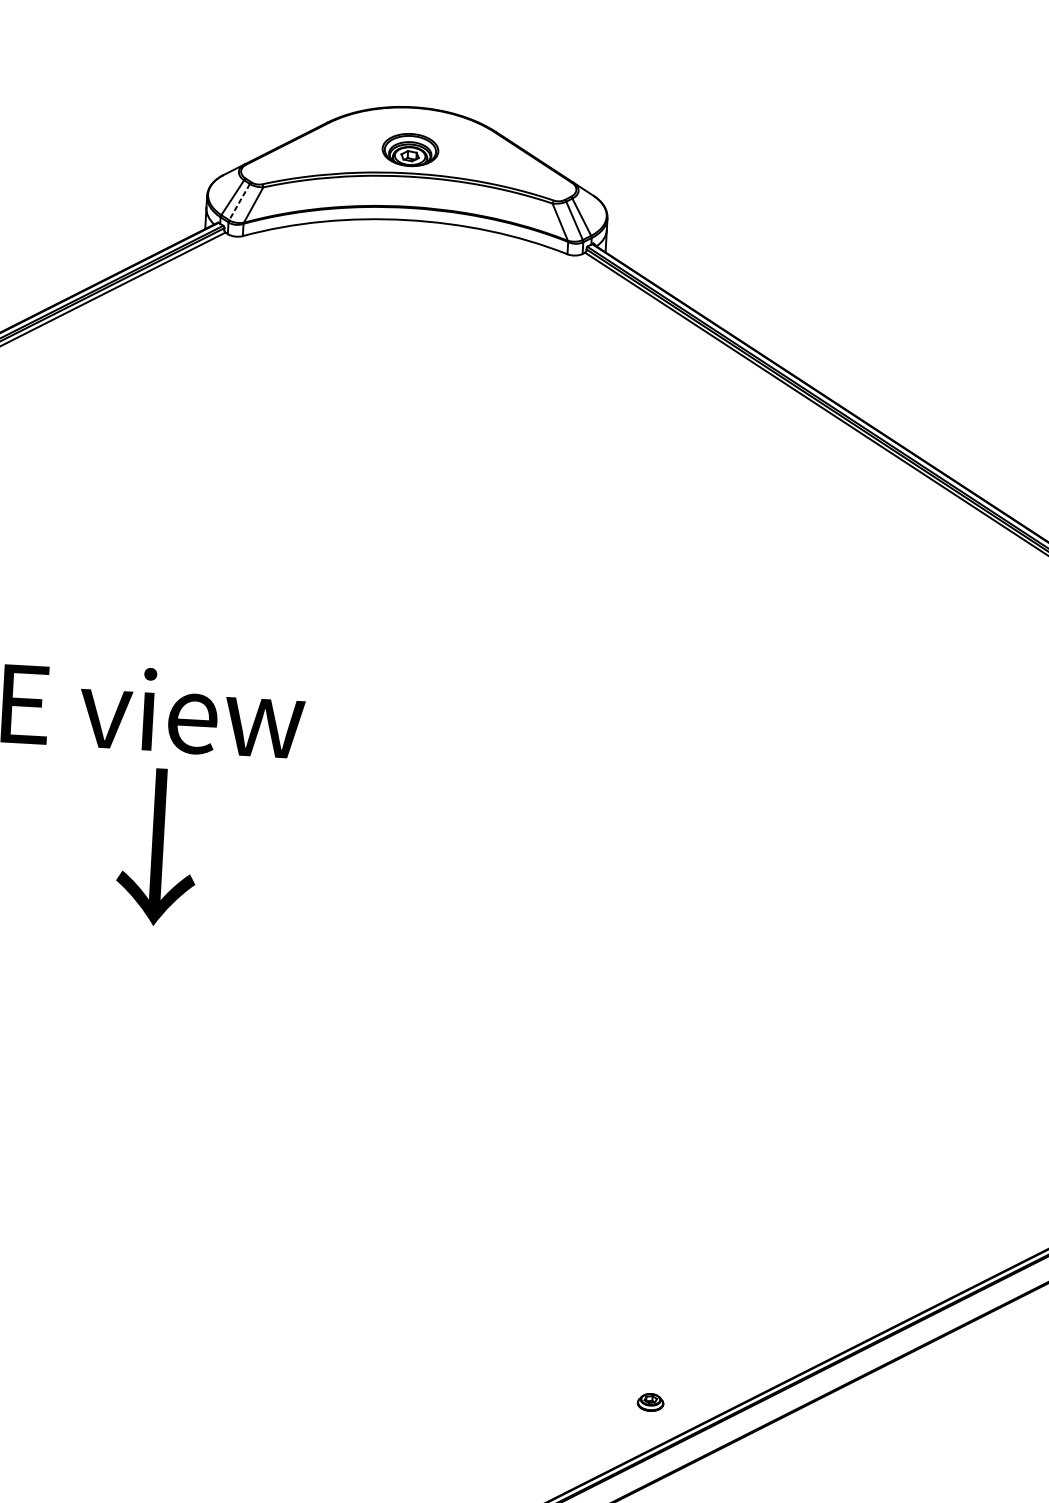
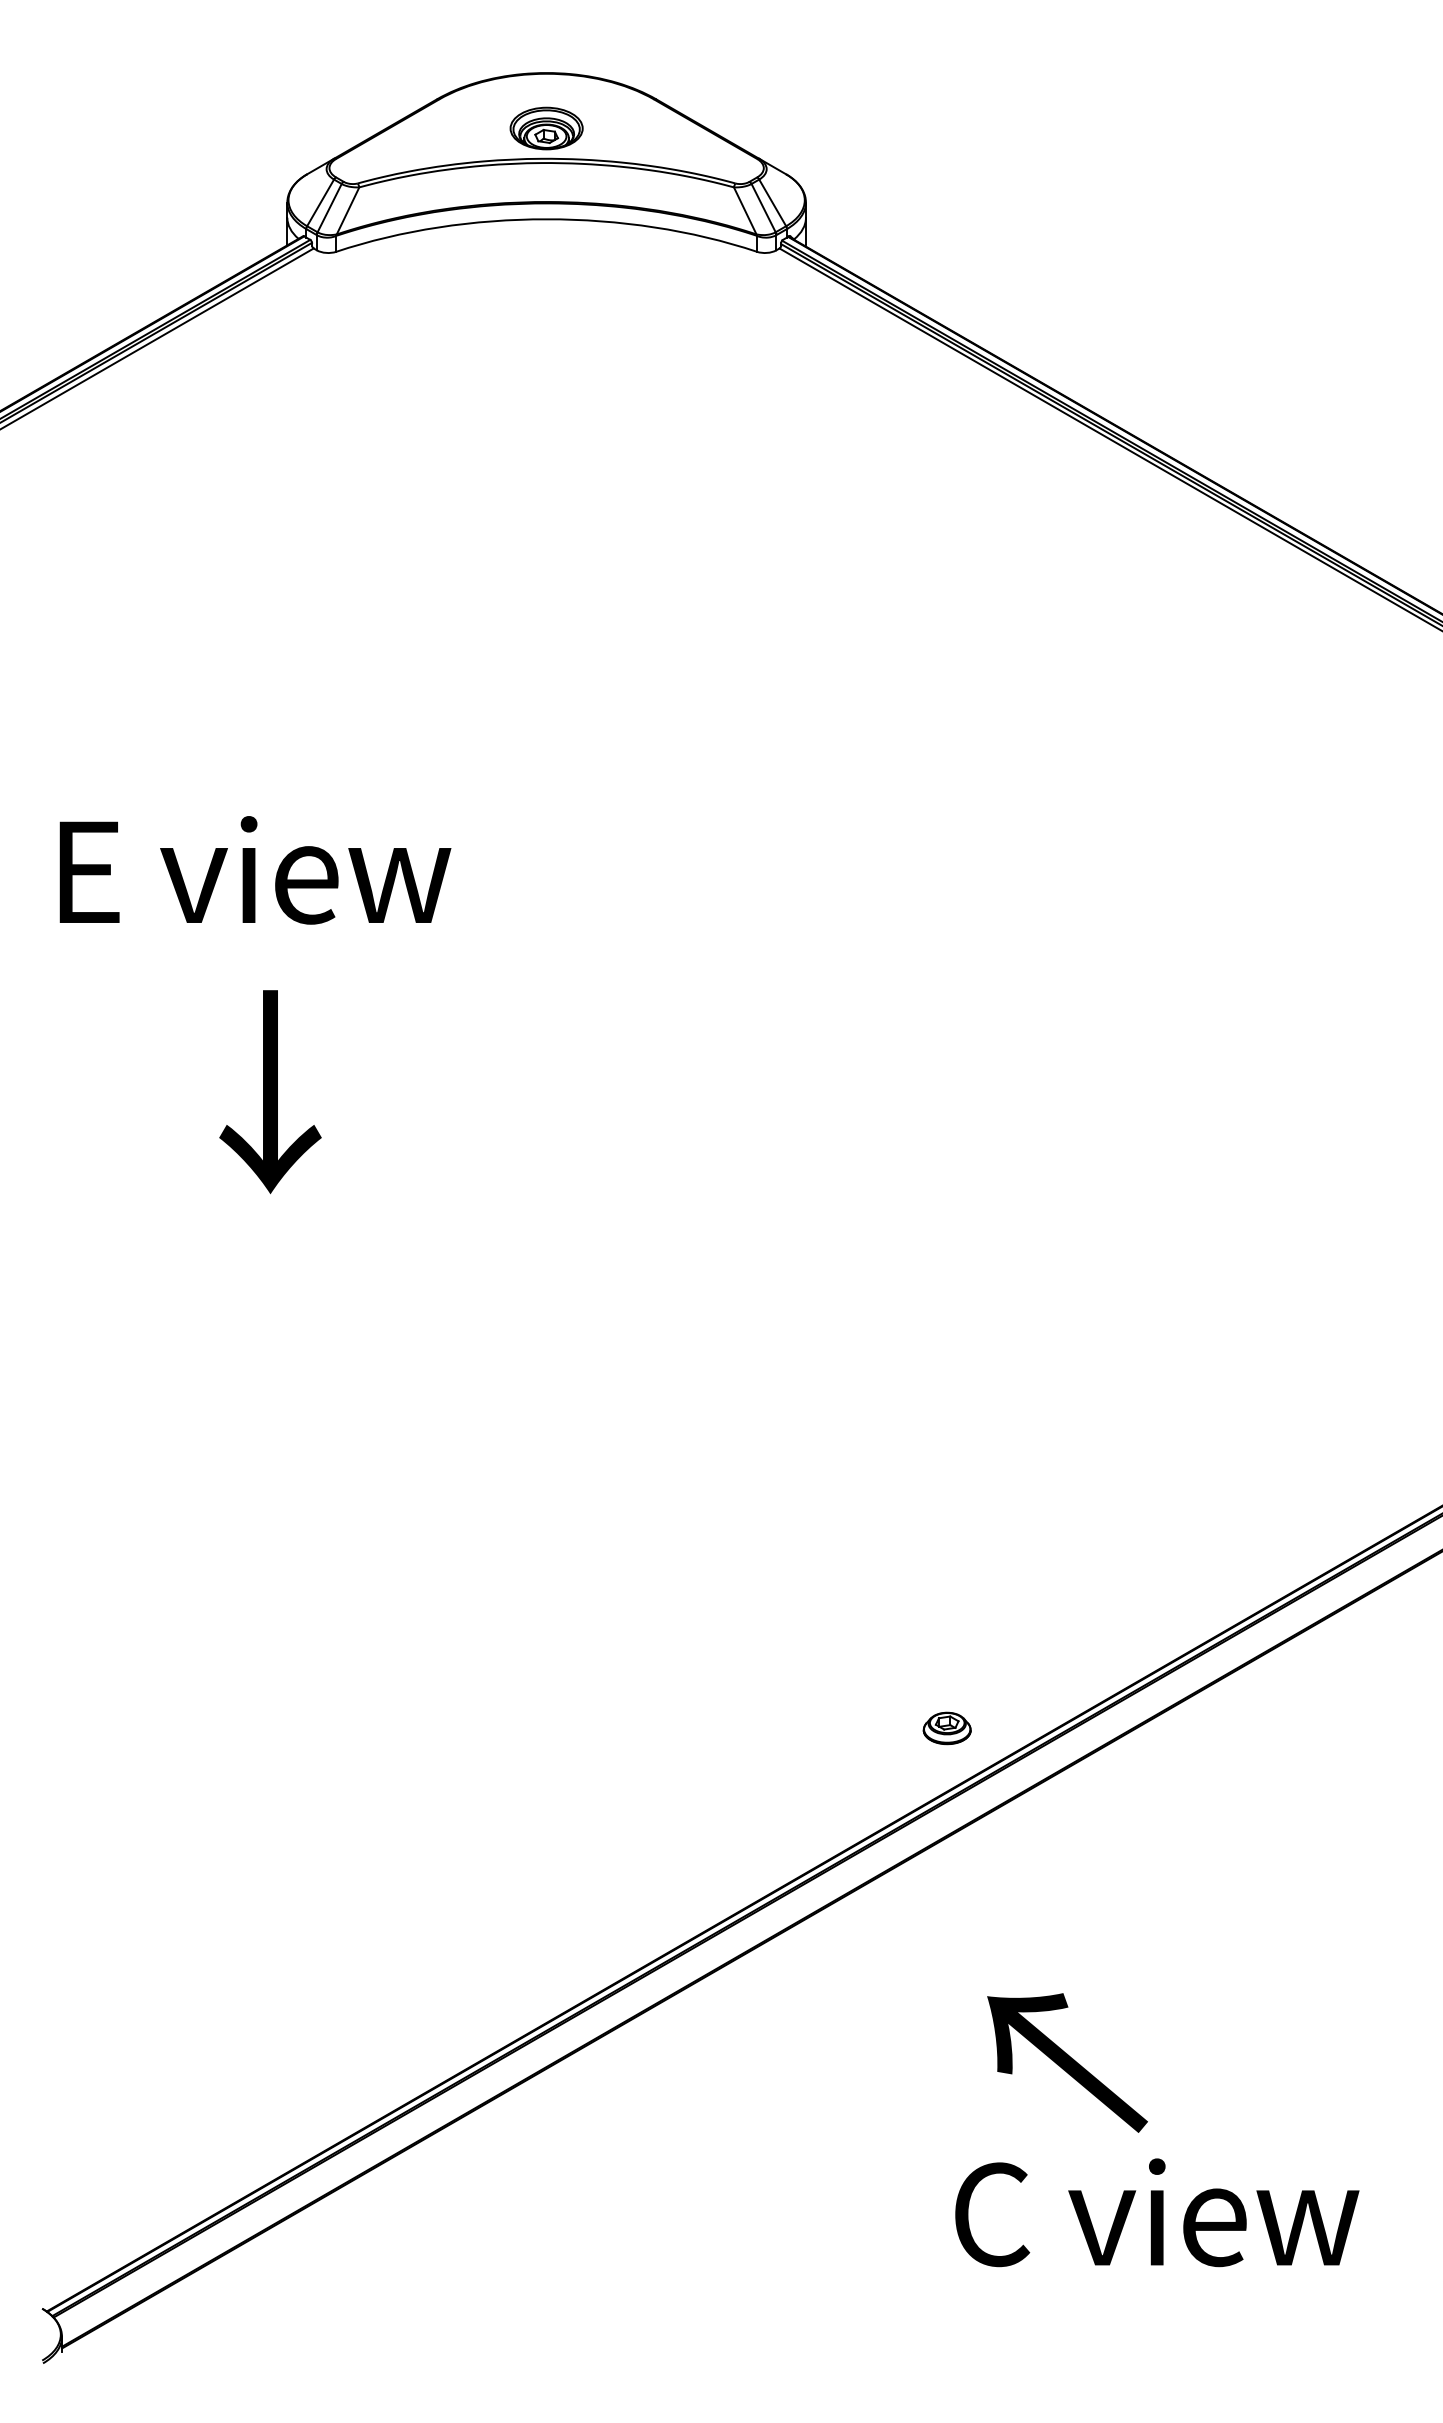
line: (239, 202) -> (329, 208), dashed -> solid
text: (157, 847) -> (270, 1092), moved
part: (650, 1402) -> (946, 1728), size x1.43

